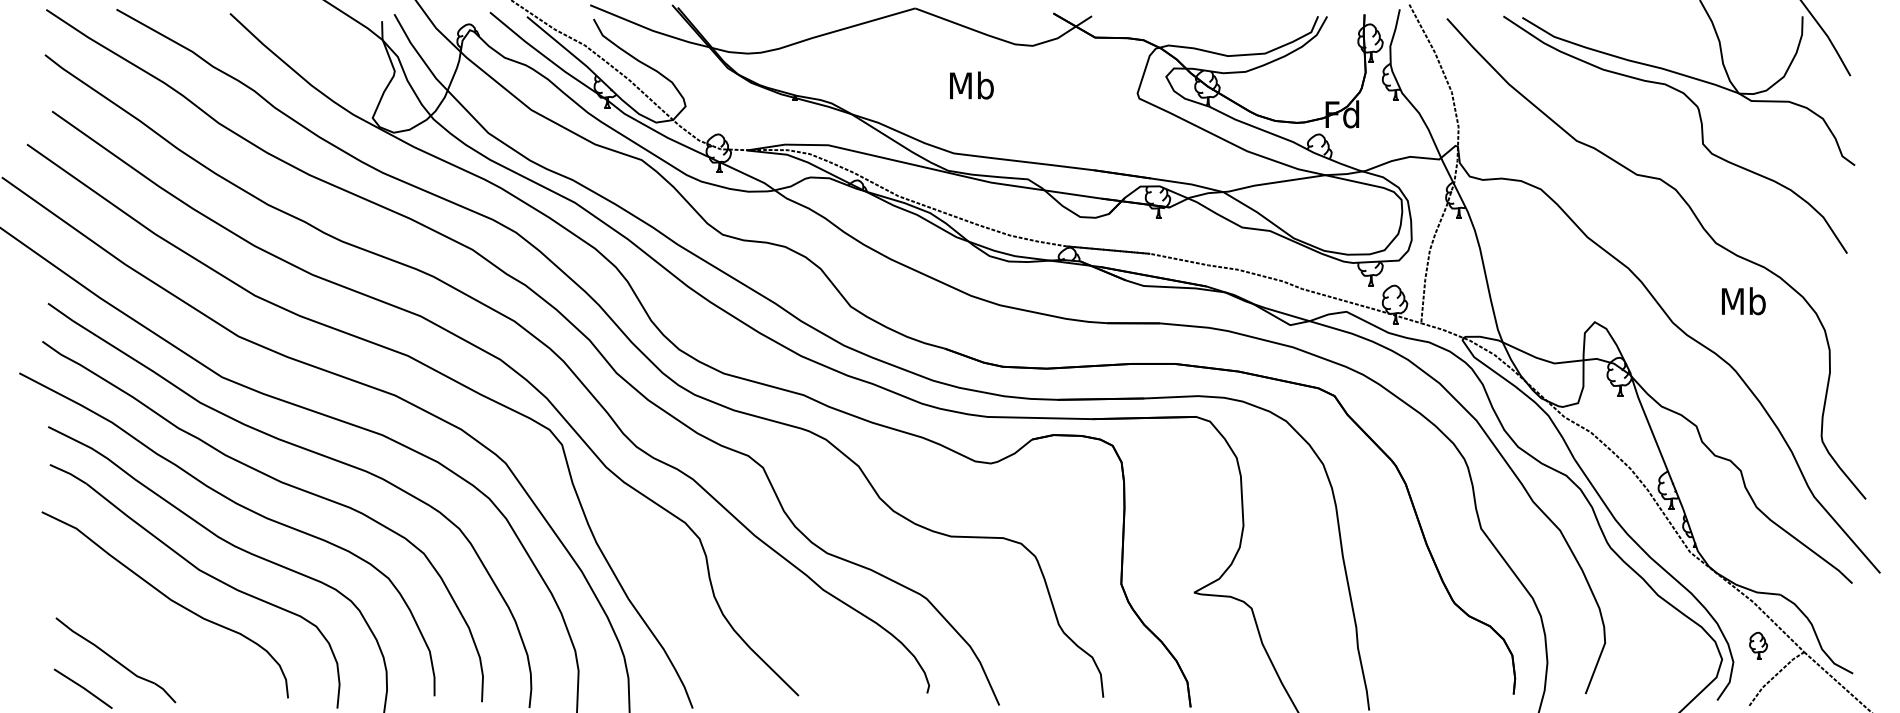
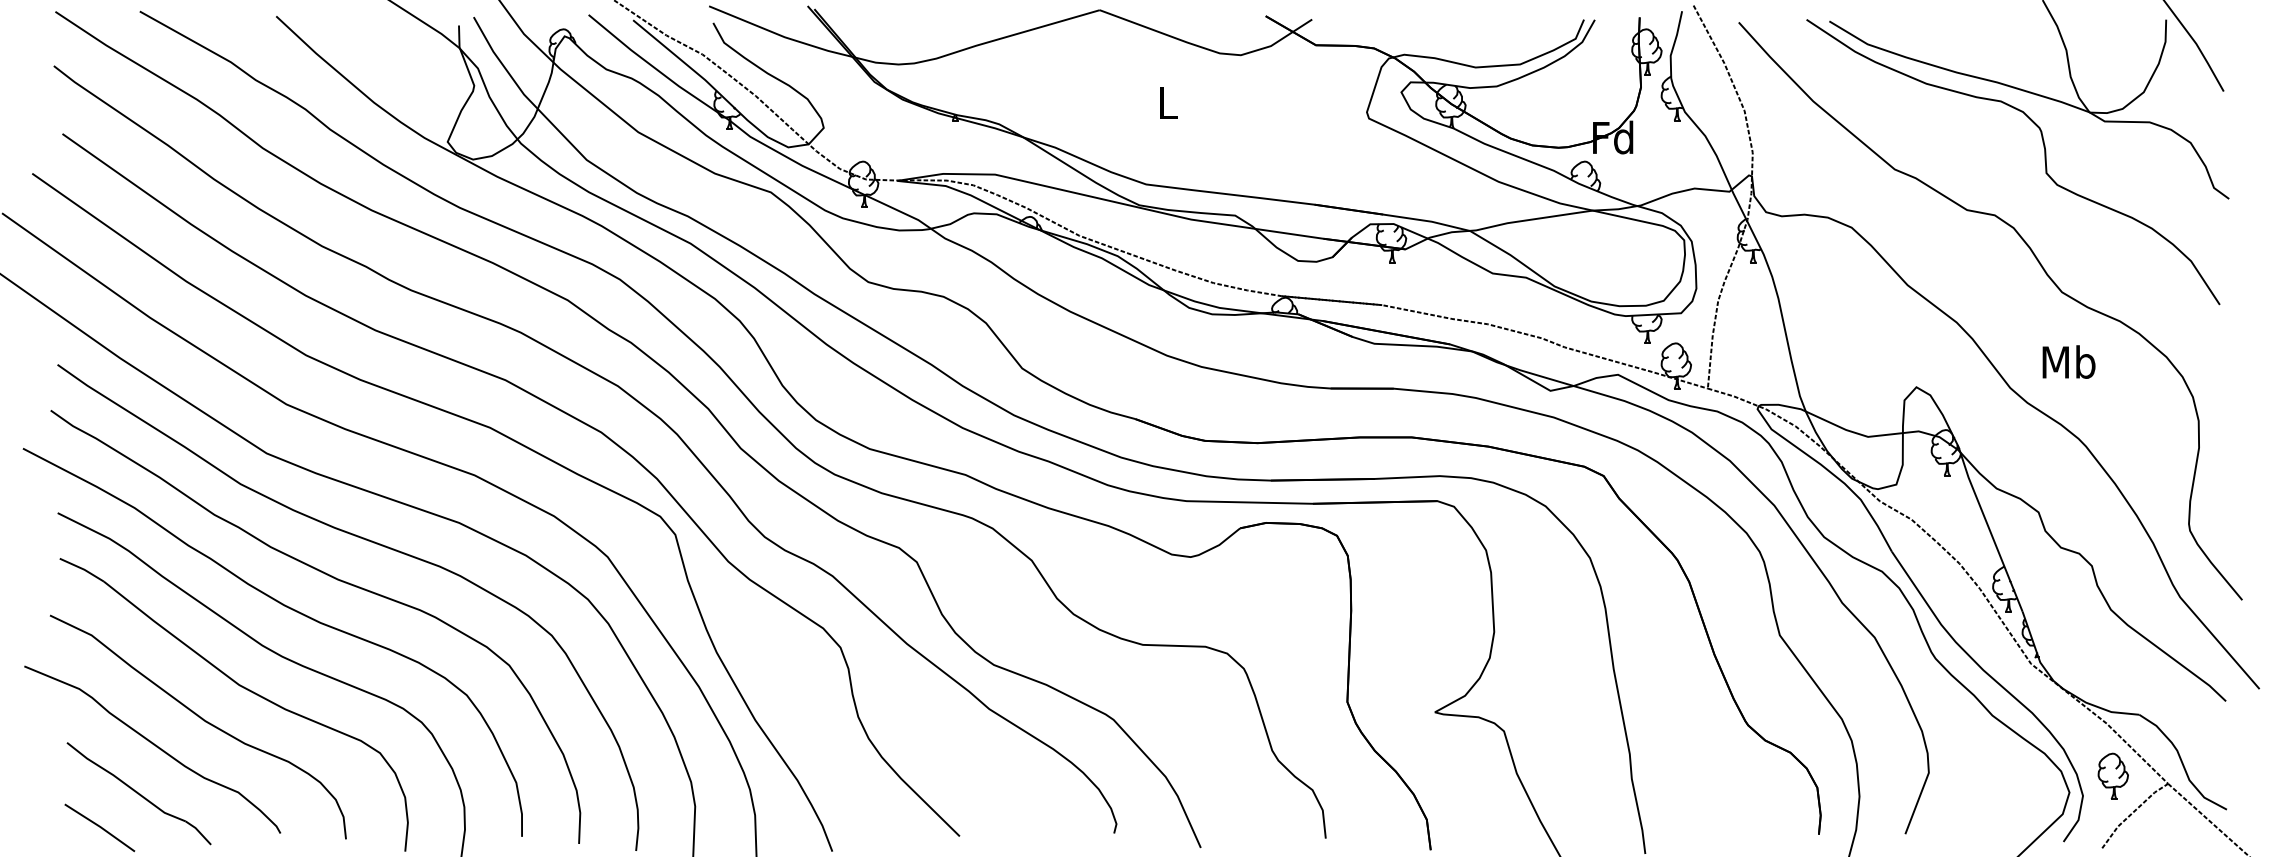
text: (971, 85) -> (1167, 102), Mb -> L
text: (1743, 301) -> (2068, 362), moved
curve: (129, 621) -> (155, 746), added
part: (1758, 645) -> (2113, 775), size x1.43

